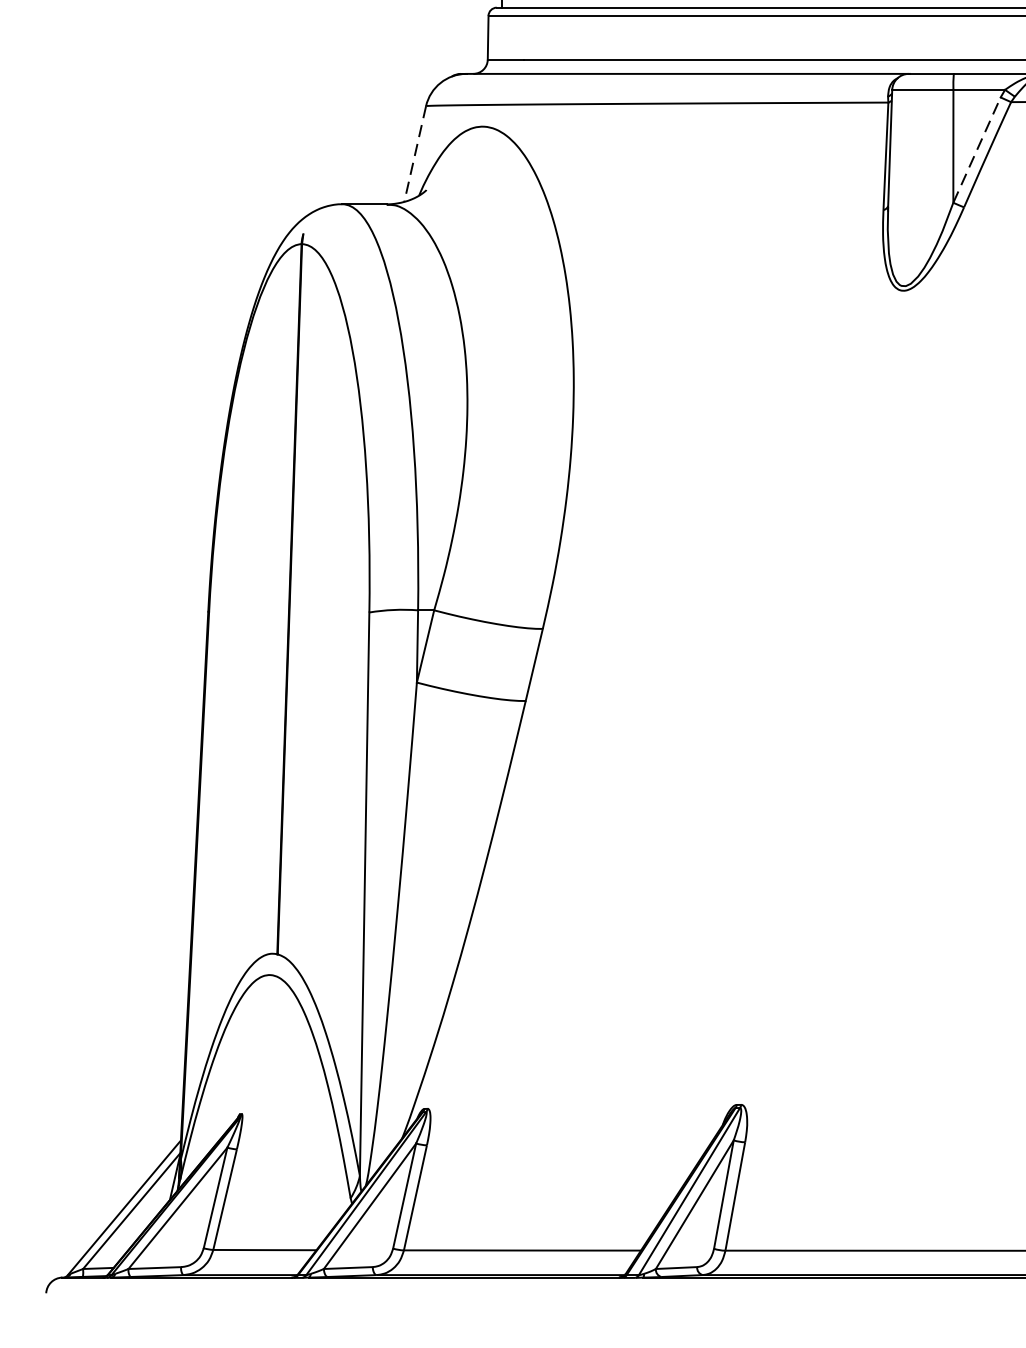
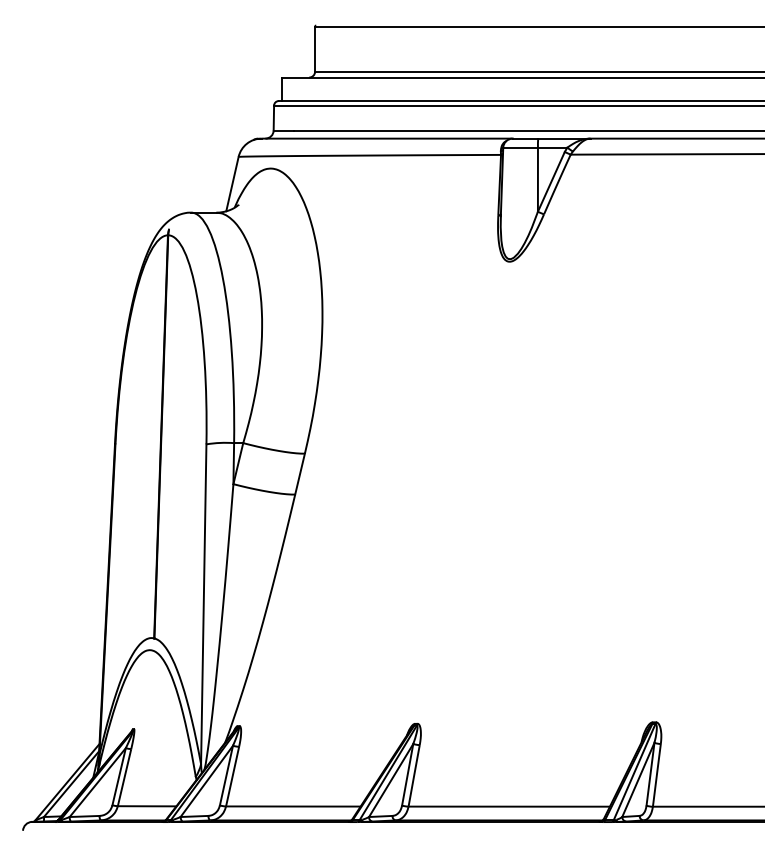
line: (977, 149) -> (551, 181), dashed -> solid
line: (415, 154) -> (232, 184), dashed -> solid

